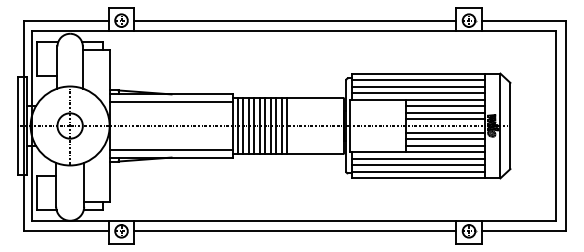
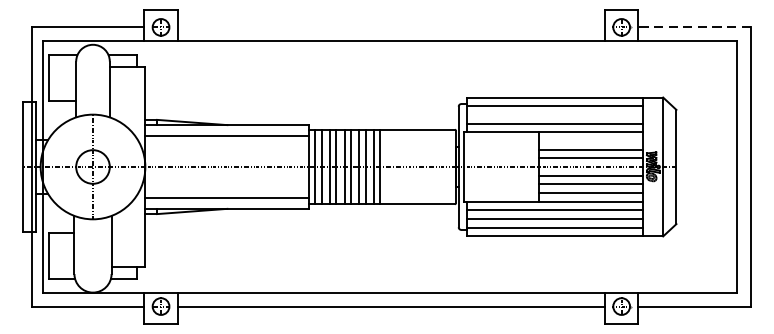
line: (295, 20) -> (391, 27), removed
line: (523, 20) -> (693, 27), solid -> dashed
line: (418, 86) -> (554, 114), removed
line: (445, 106) -> (590, 141), removed

